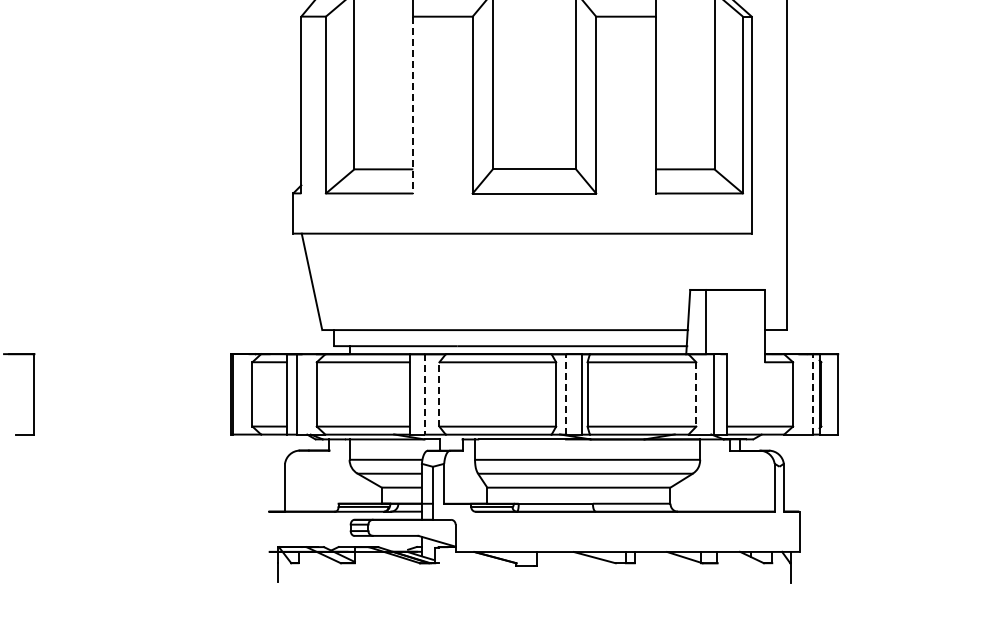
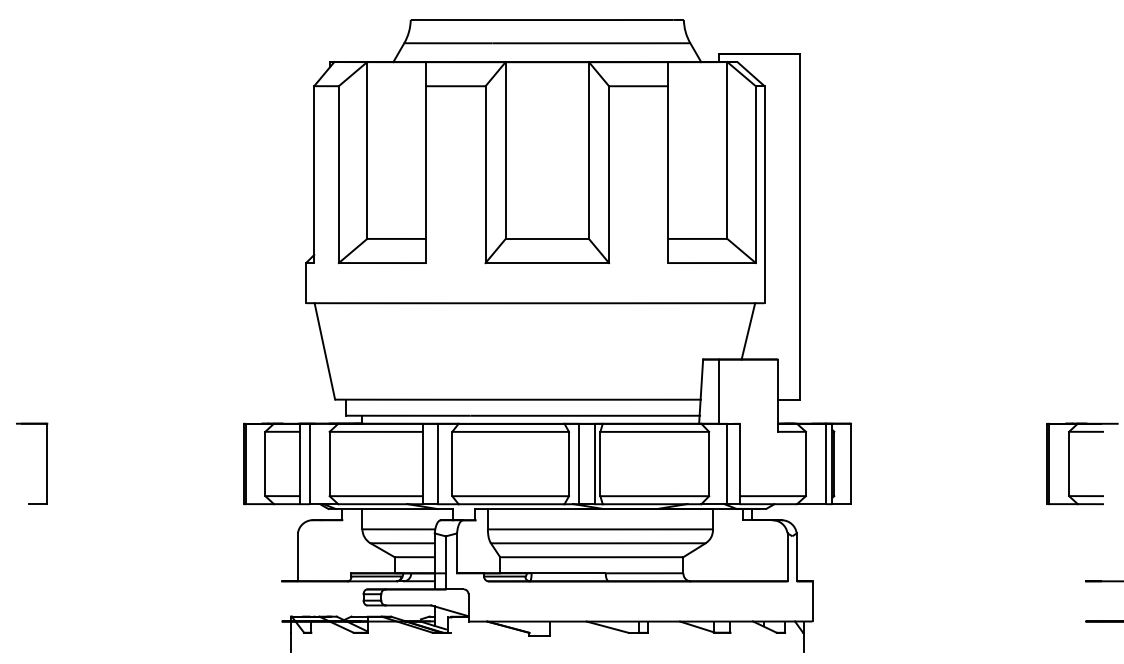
line: (413, 105) -> (426, 175), dashed -> solid
line: (735, 261) -> (748, 331), added
line: (439, 393) -> (452, 463), dashed -> solid
line: (566, 393) -> (579, 463), dashed -> solid
line: (813, 393) -> (826, 463), dashed -> solid
line: (424, 394) -> (437, 464), dashed -> solid
line: (696, 394) -> (709, 464), dashed -> solid

